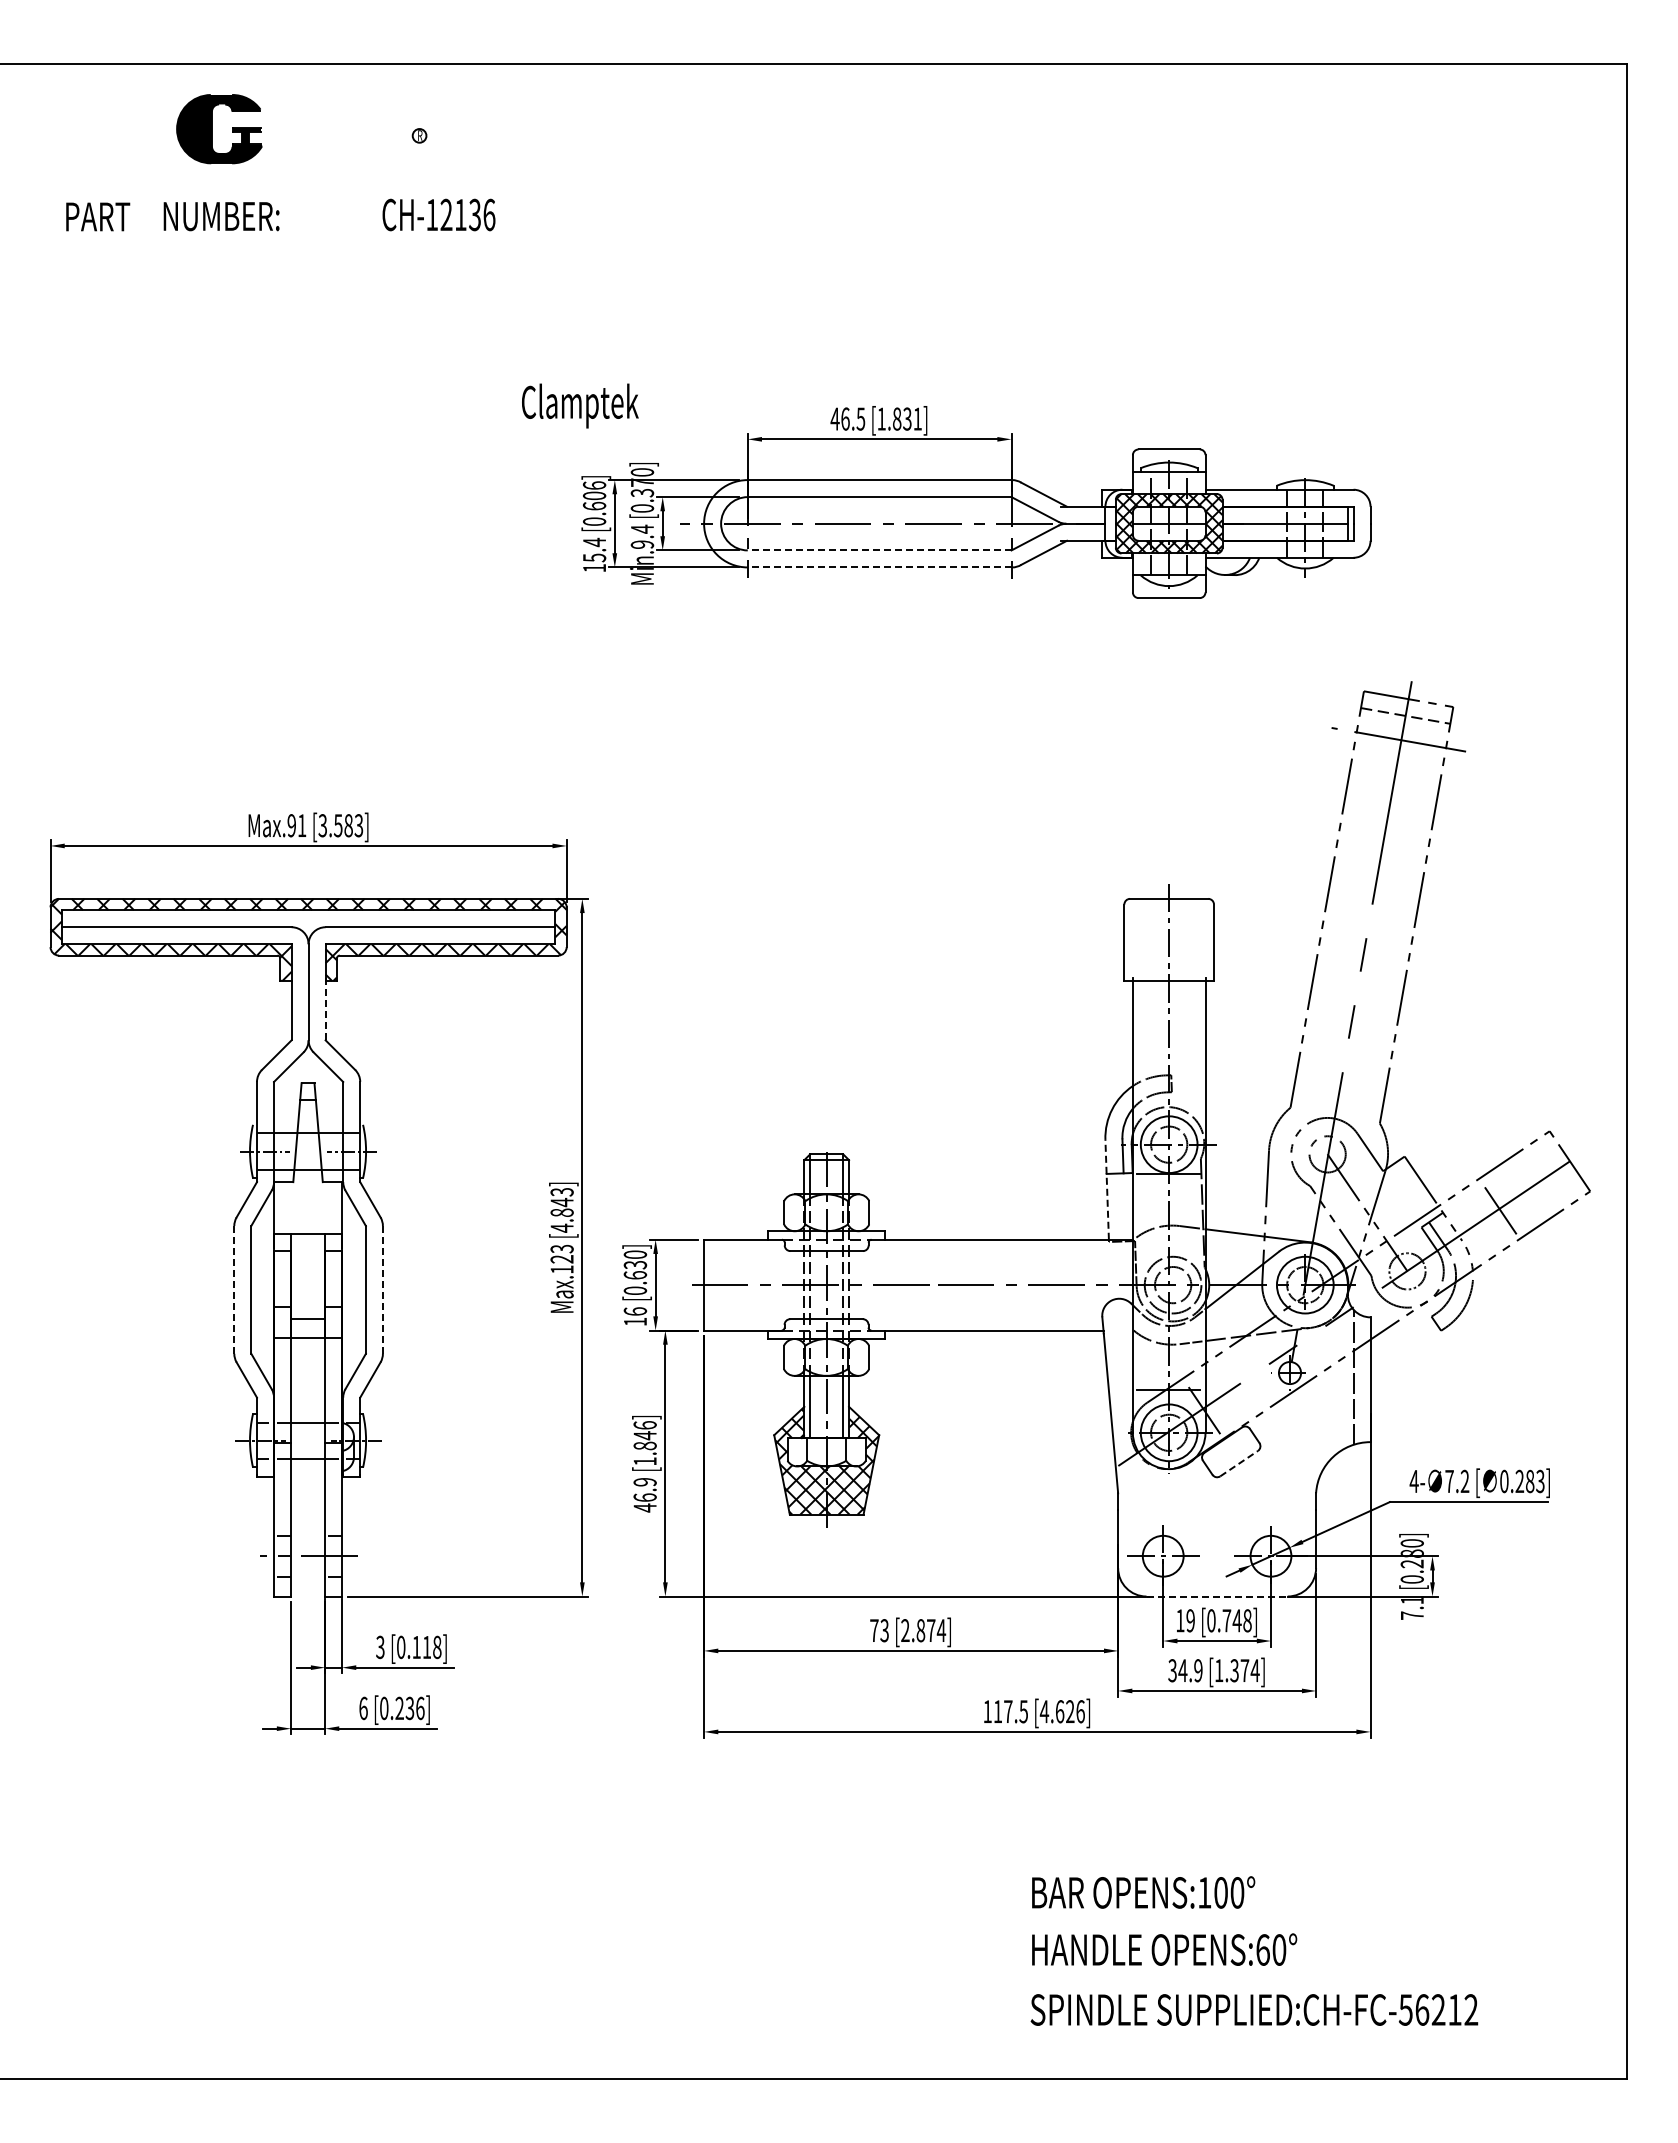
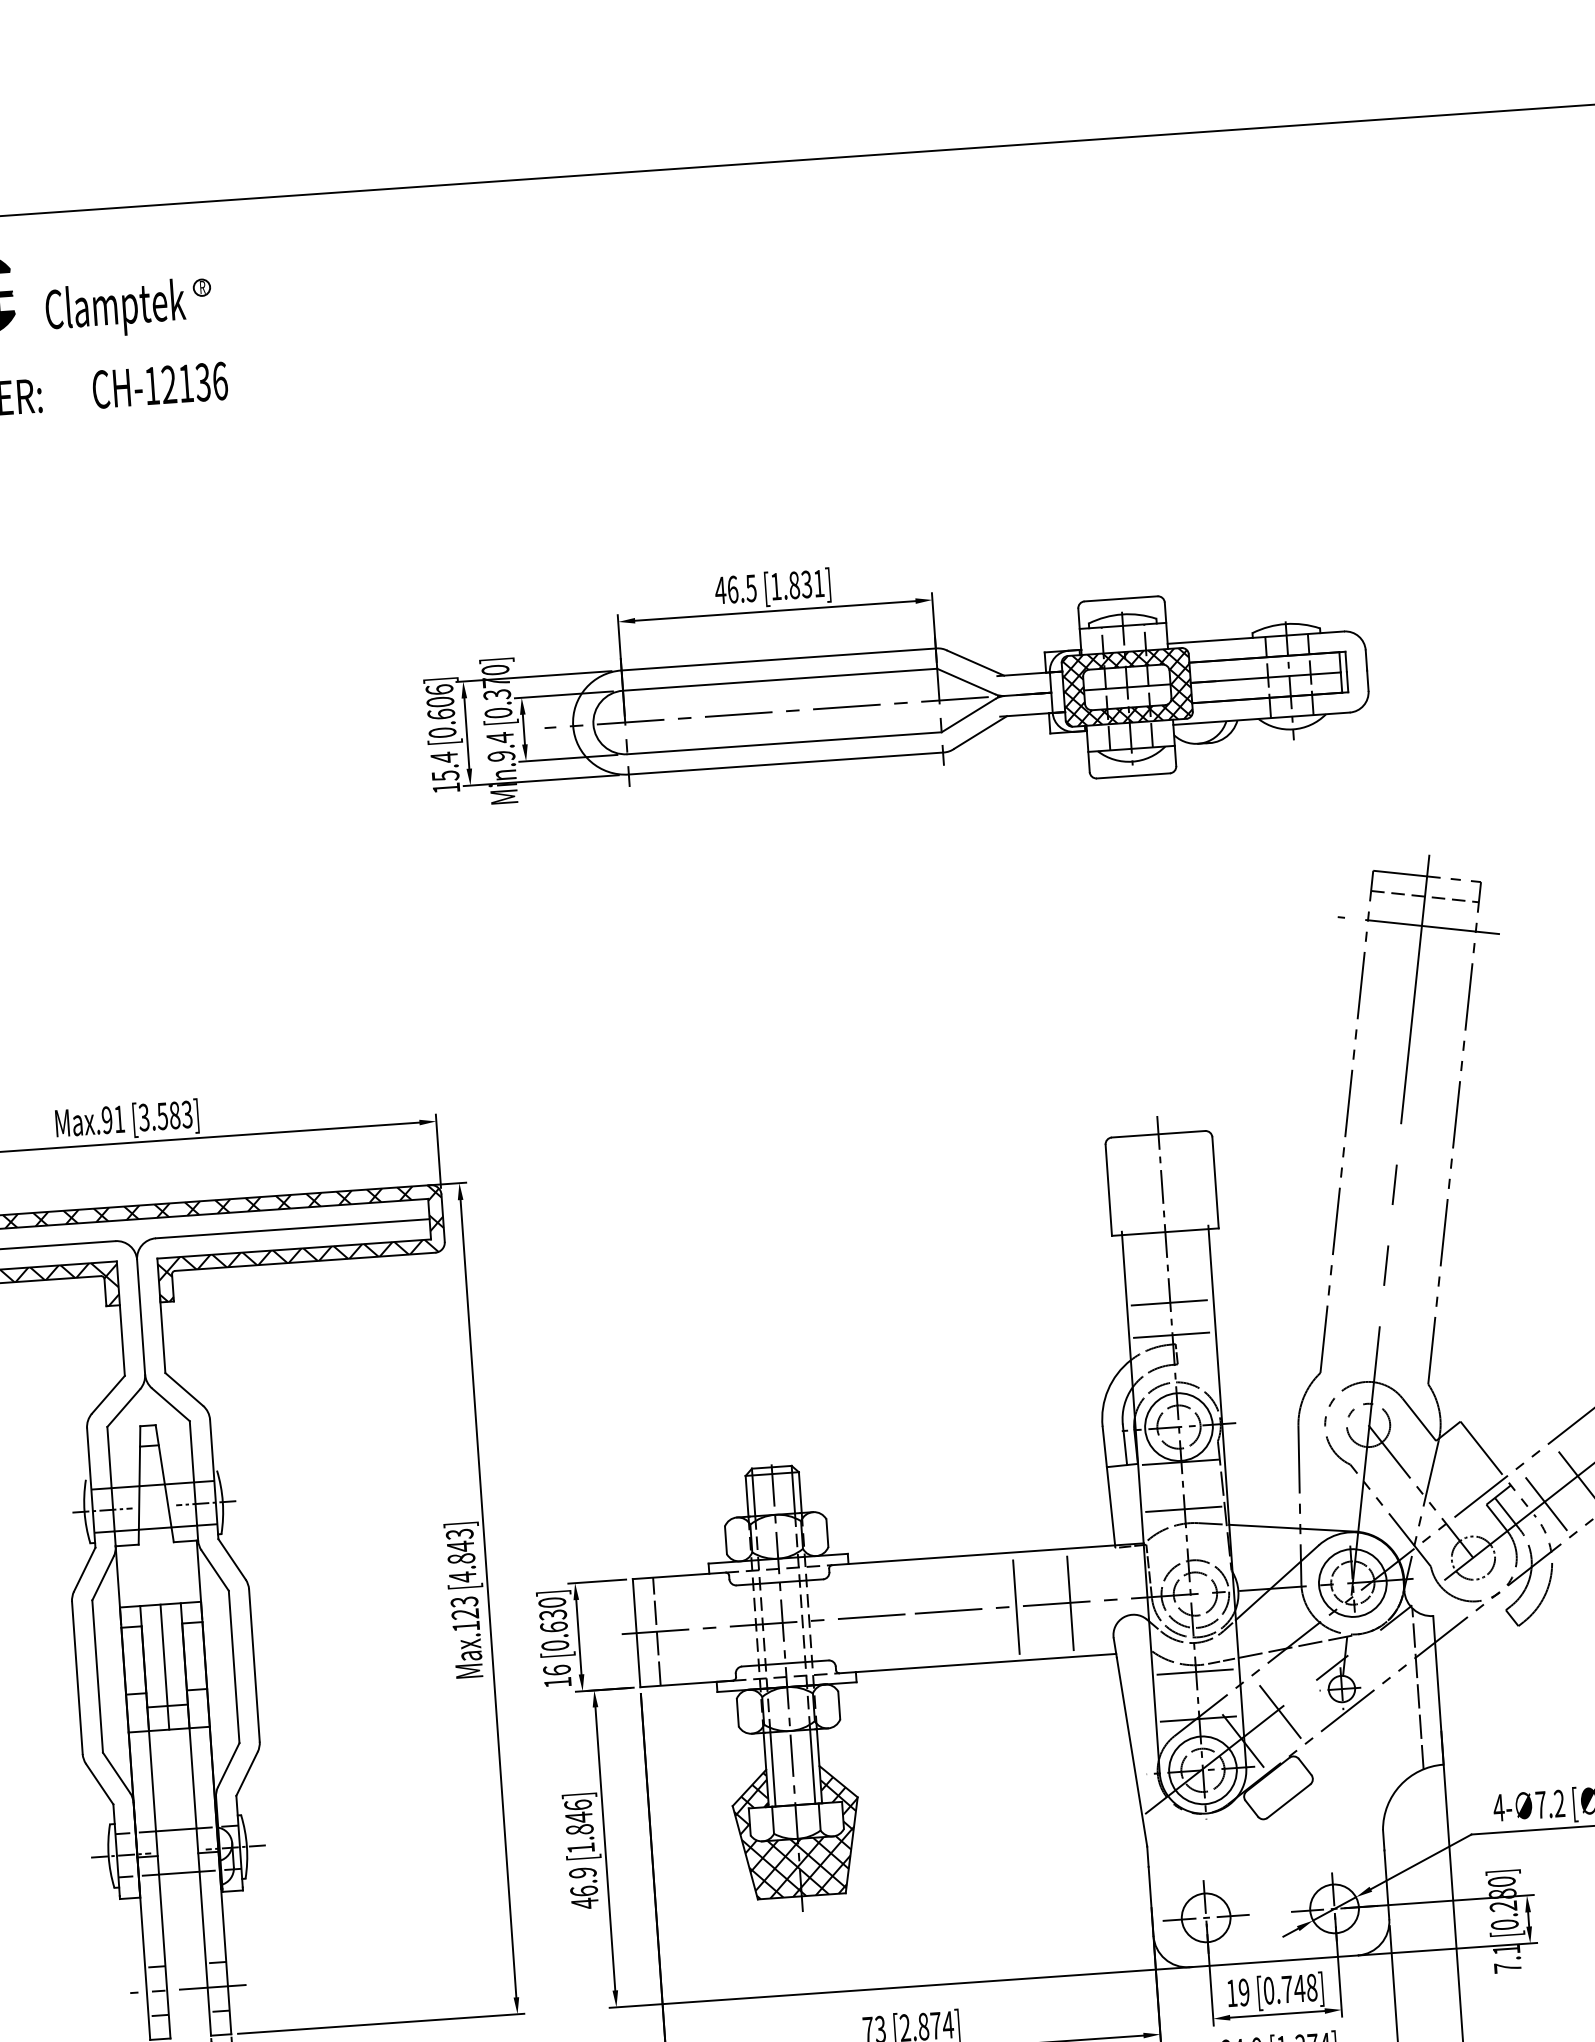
text: (438, 214) -> (159, 384), moved
text: (580, 405) -> (115, 308), moved
line: (879, 550) -> (784, 743), dashed -> solid
line: (879, 567) -> (785, 763), dashed -> solid
line: (325, 1008) -> (162, 1335), dashed -> solid
line: (1167, 1040) -> (1168, 1303), added
line: (1167, 1067) -> (1170, 1335), added
line: (1107, 1189) -> (1109, 1485), dashed -> solid
line: (1167, 1213) -> (1182, 1509), added
line: (1469, 1227) -> (1543, 1500), added
line: (721, 1284) -> (657, 1630), added
line: (308, 1285) -> (165, 1666), added
line: (1022, 1285) -> (1015, 1607), added
line: (1068, 1285) -> (1070, 1603), added
line: (234, 1289) -> (77, 1677), dashed -> solid
line: (382, 1289) -> (253, 1665), dashed -> solid
line: (1167, 1350) -> (1194, 1672), added
line: (1235, 1385) -> (1278, 1708), added
line: (1239, 1463) -> (1289, 1801), dashed -> solid
line: (1217, 1596) -> (1274, 1961), dashed -> solid

